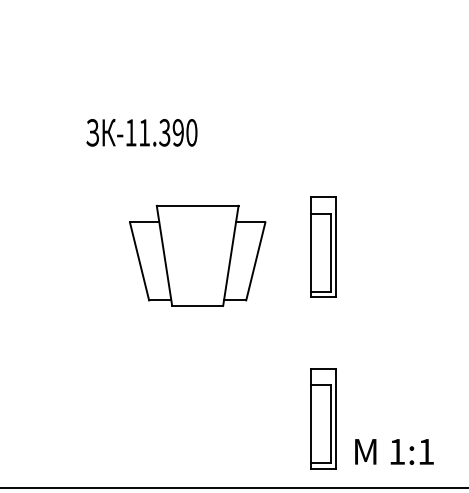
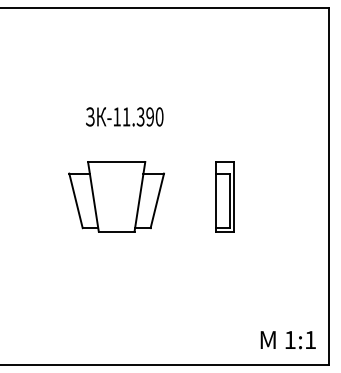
text: (141, 132) -> (124, 116), moved
part: (197, 255) -> (116, 196), moved
part: (323, 418) -> (224, 316), removed
text: (393, 452) -> (287, 340), moved

